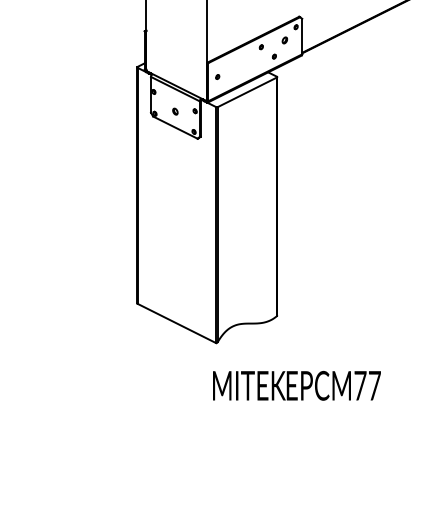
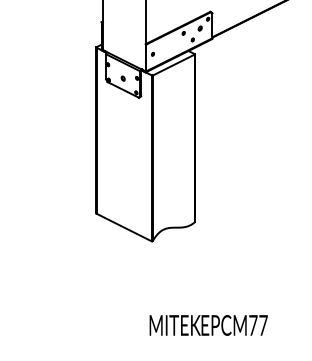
text: (296, 385) -> (208, 325), moved

